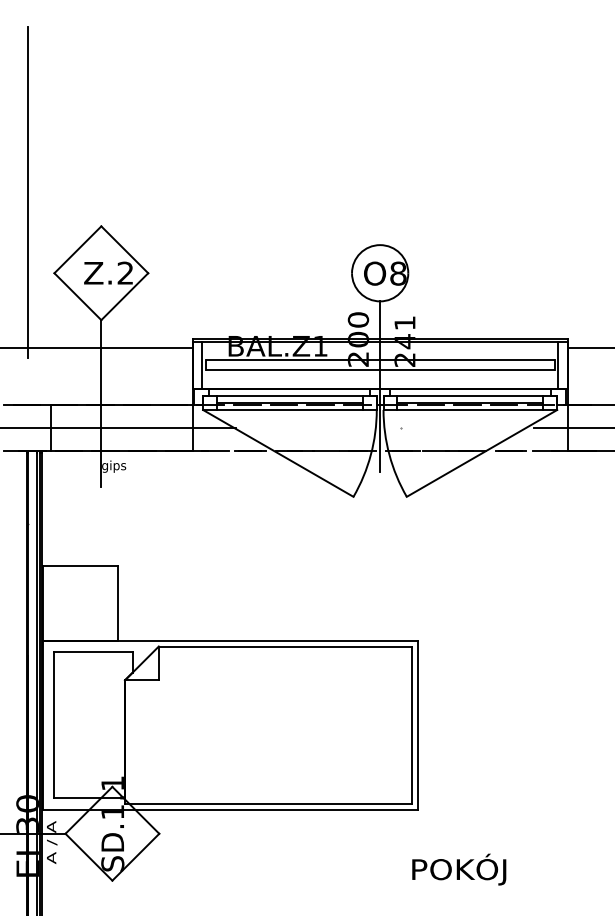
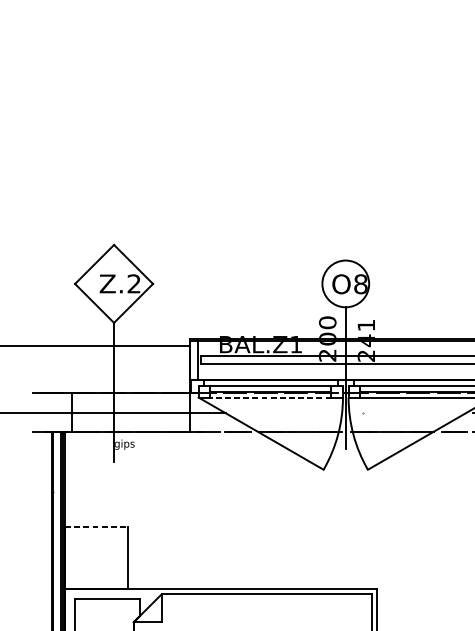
line: (27, 192) -> (52, 216), removed
line: (289, 410) -> (270, 398), solid -> dashed
line: (80, 565) -> (96, 526), solid -> dashed

